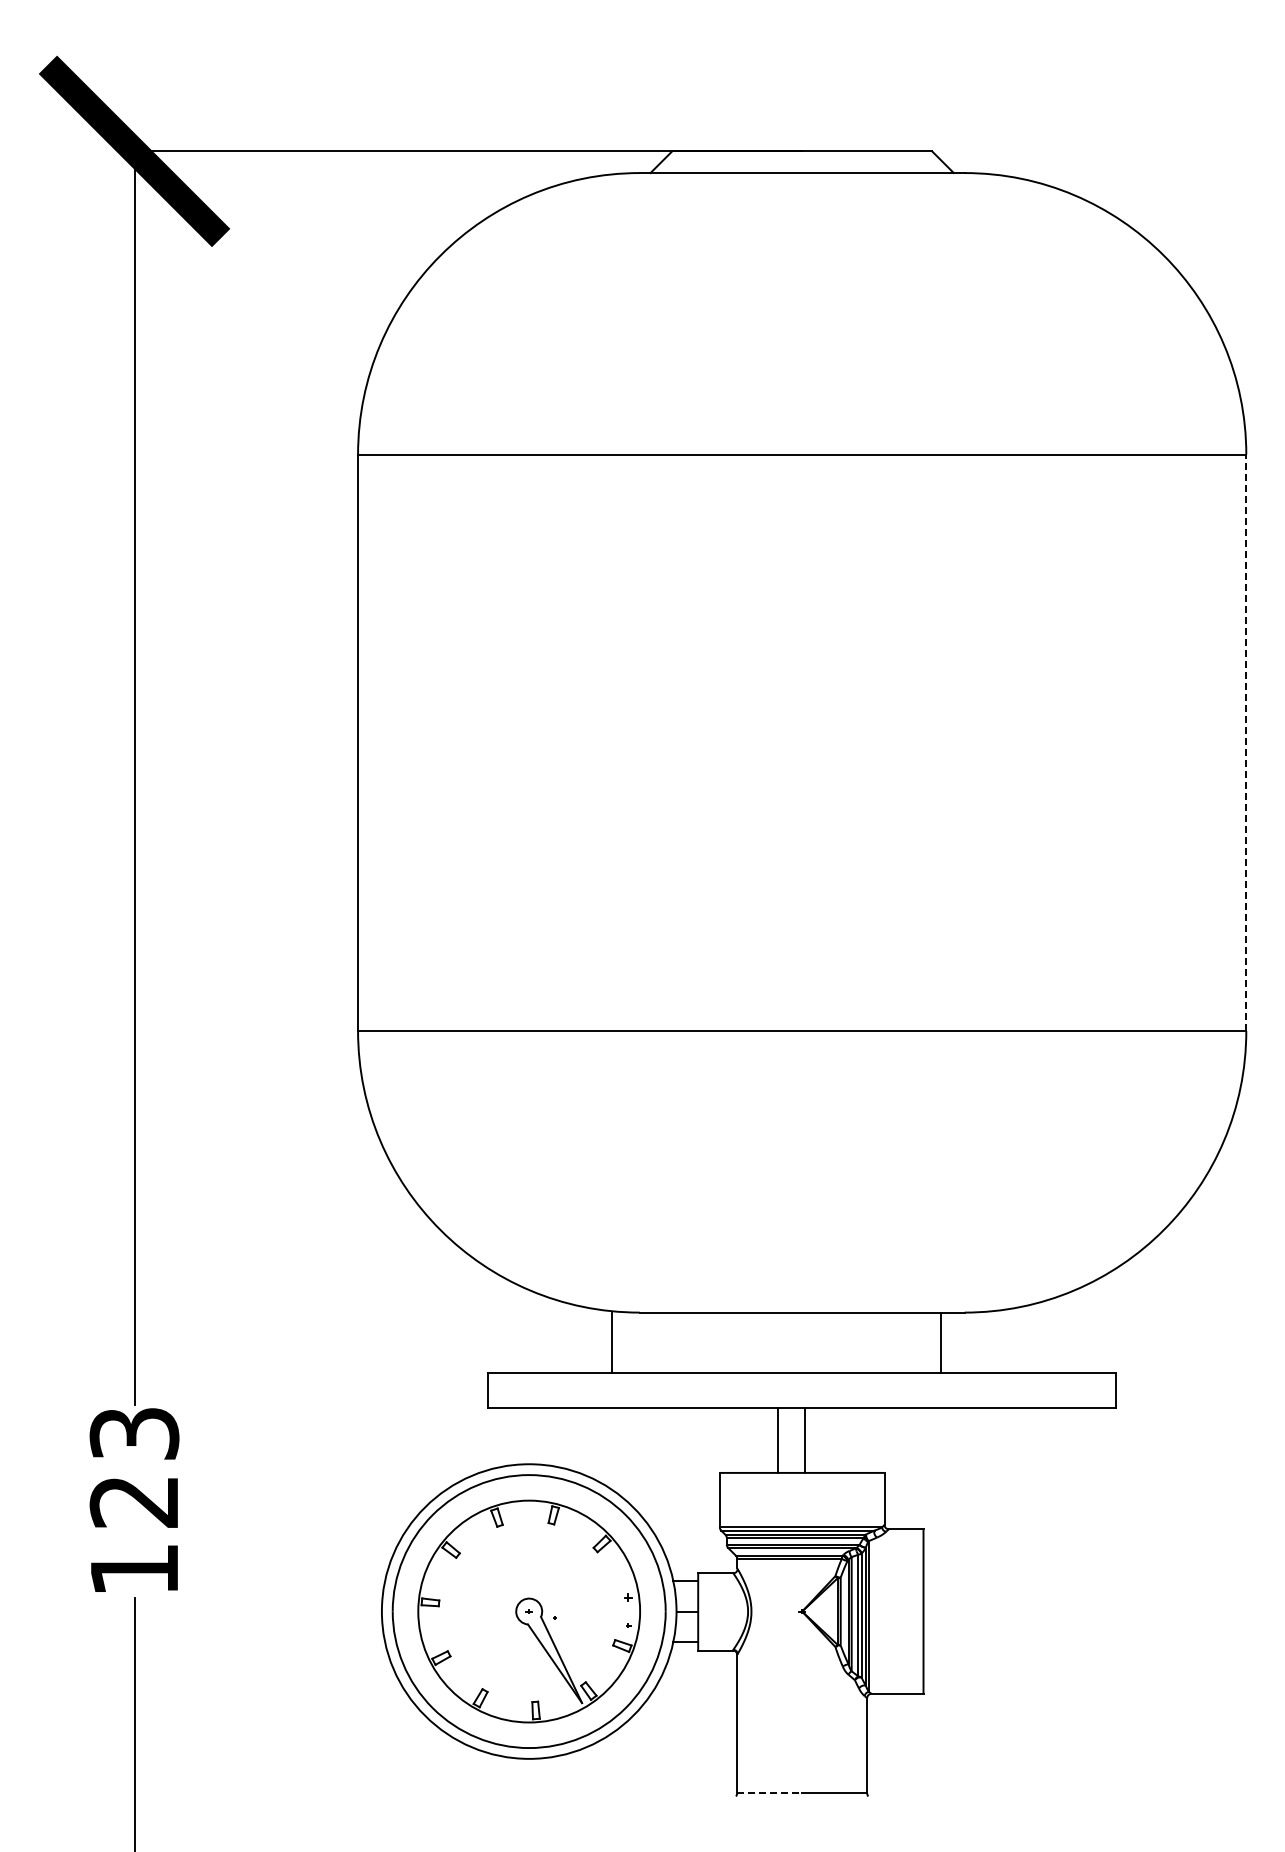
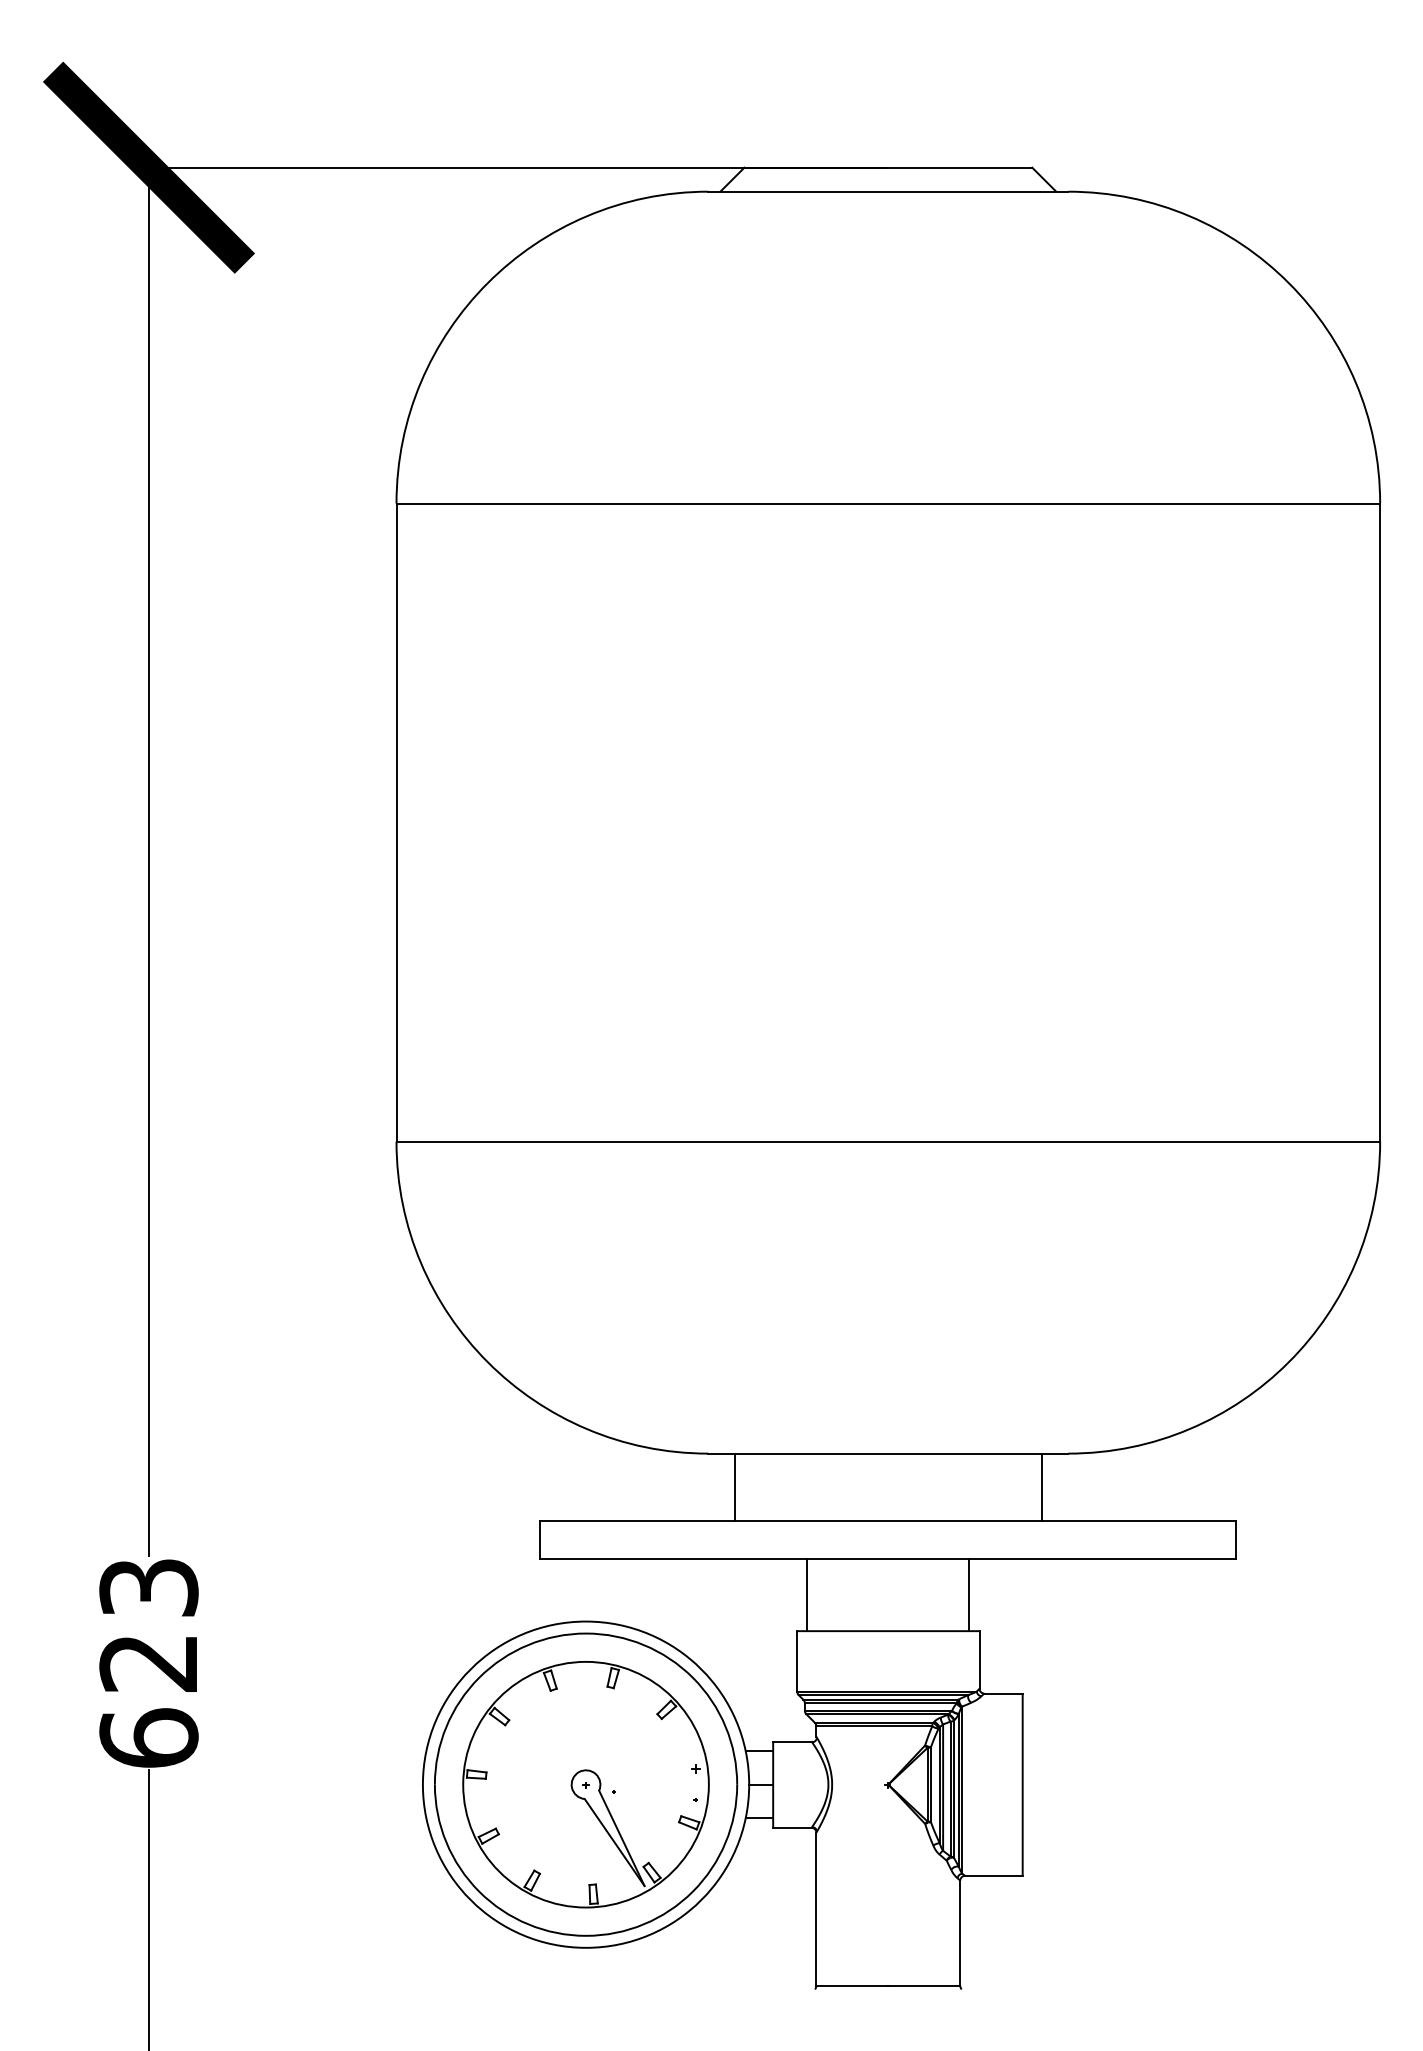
line: (1246, 742) -> (1380, 822), dashed -> solid
line: (611, 1342) -> (734, 1486), moved
line: (778, 1439) -> (807, 1594), moved
line: (805, 1439) -> (969, 1594), moved
text: (134, 1569) -> (148, 1738), 123 -> 623
line: (770, 1793) -> (853, 1986), dashed -> solid

